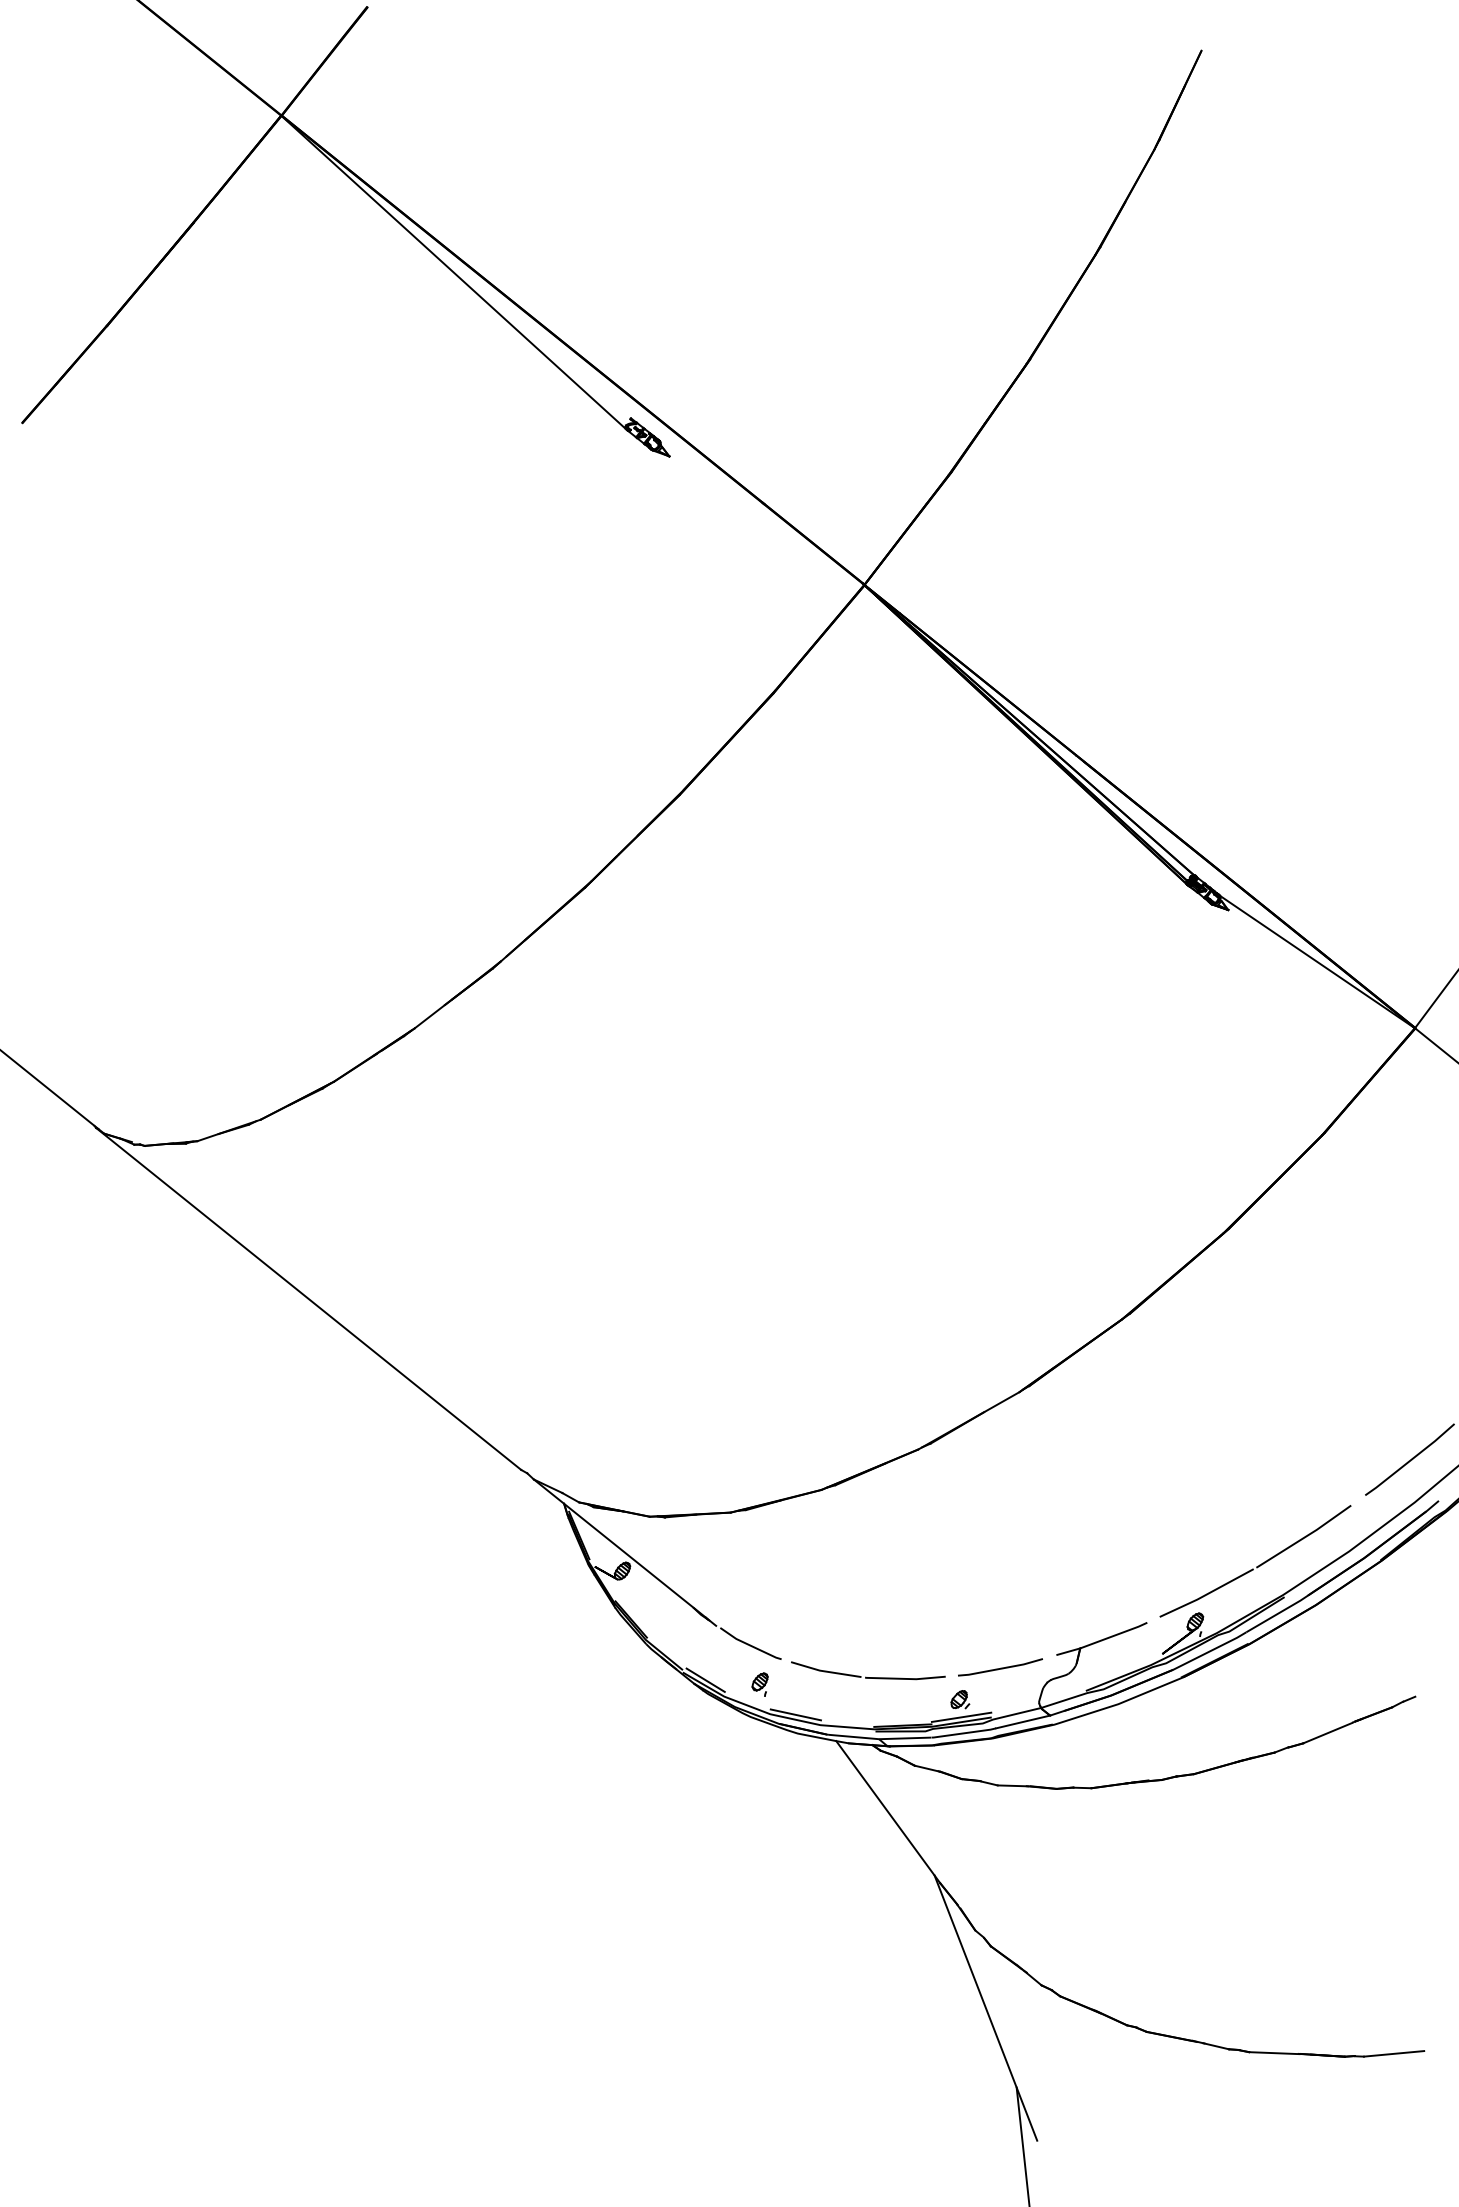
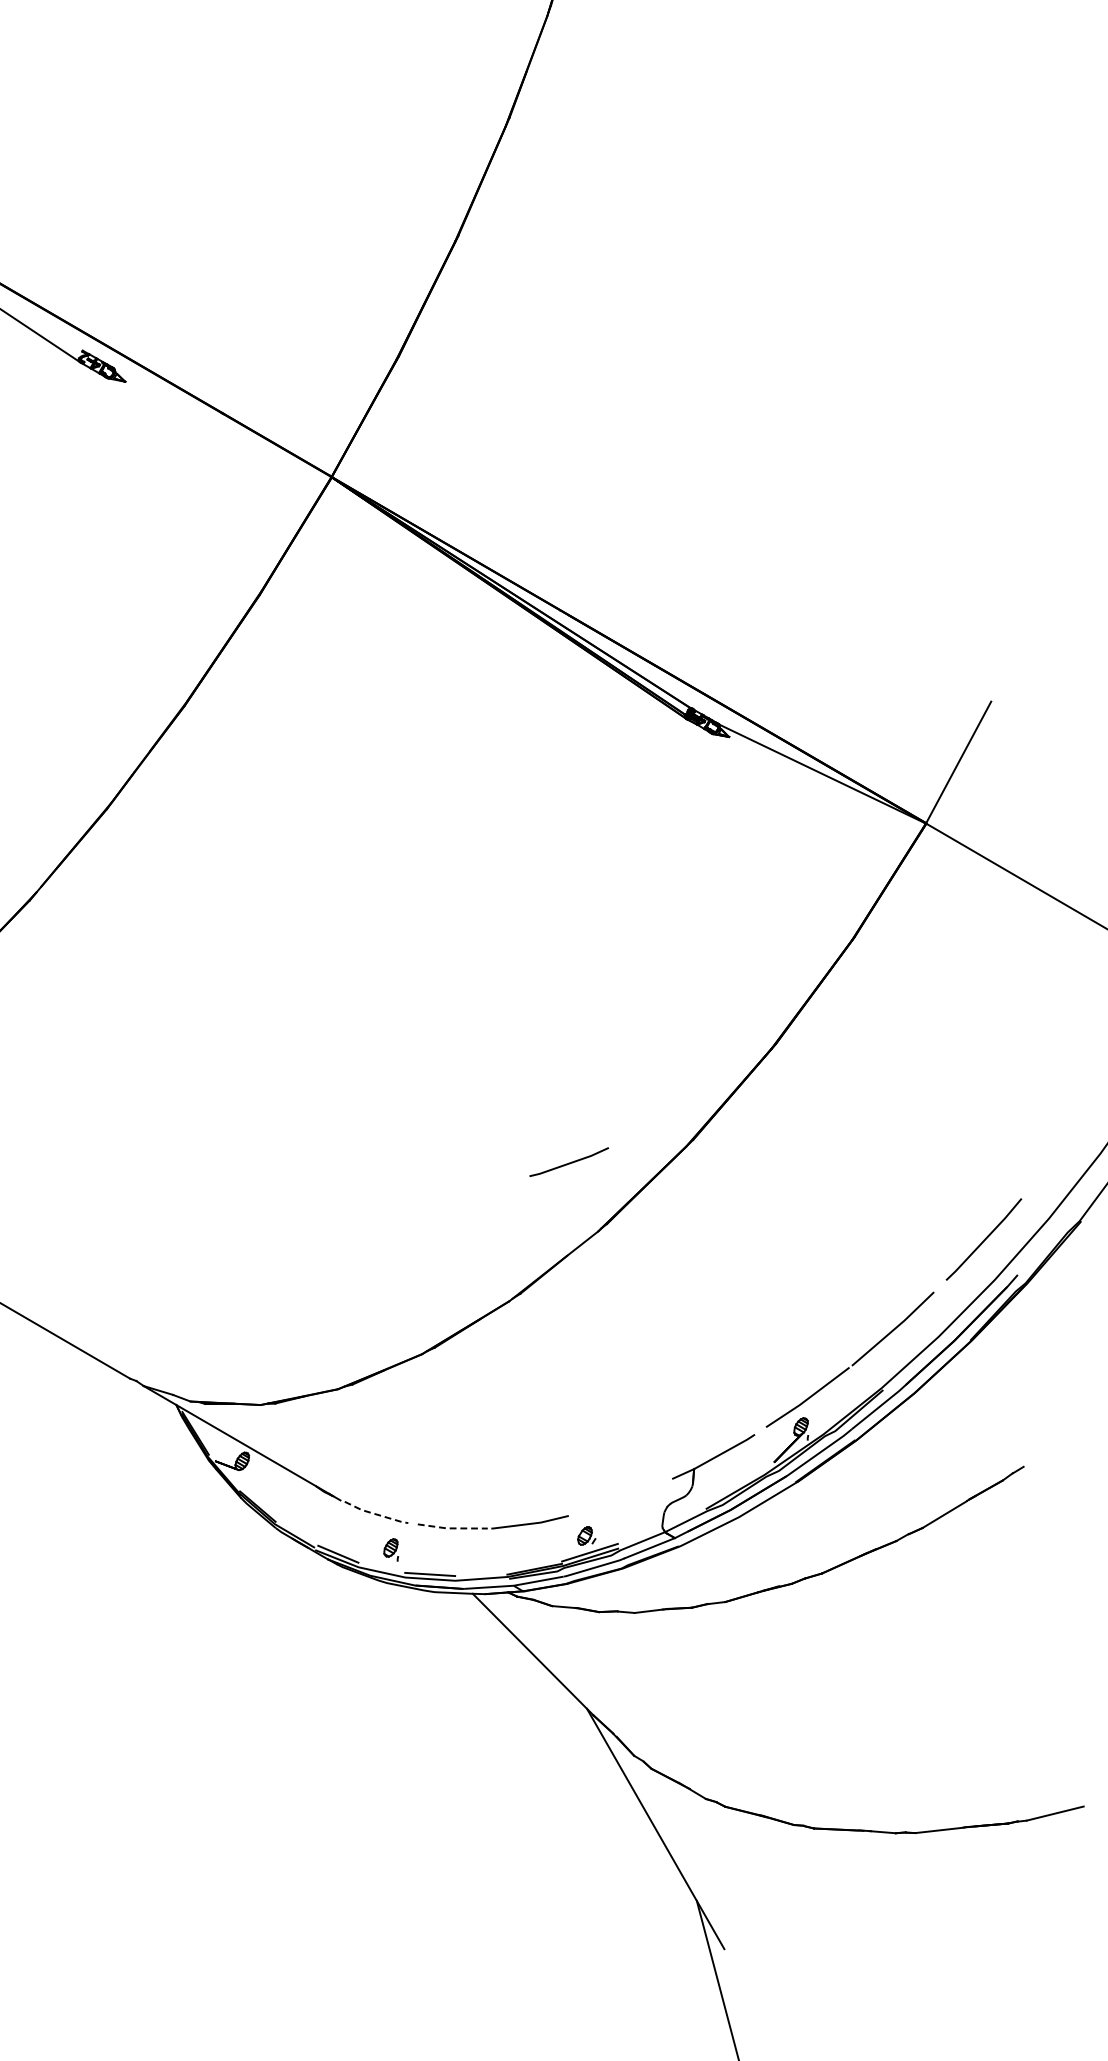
line: (749, 1645) -> (375, 1514), solid -> dashed
line: (1000, 1667) -> (569, 1162), moved
line: (825, 1671) -> (452, 1528), solid -> dashed

